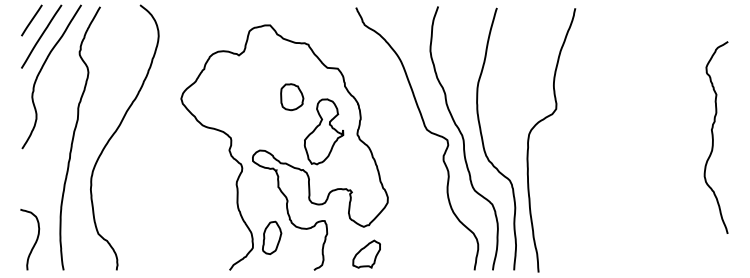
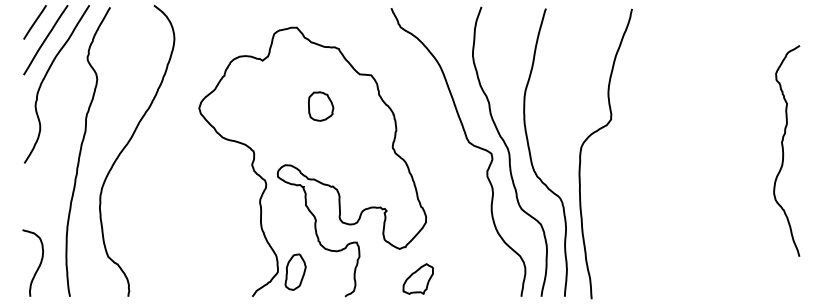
part: (323, 131) -> (355, 144), removed
part: (272, 237) -> (296, 271), moved
part: (366, 253) -> (418, 278), moved

